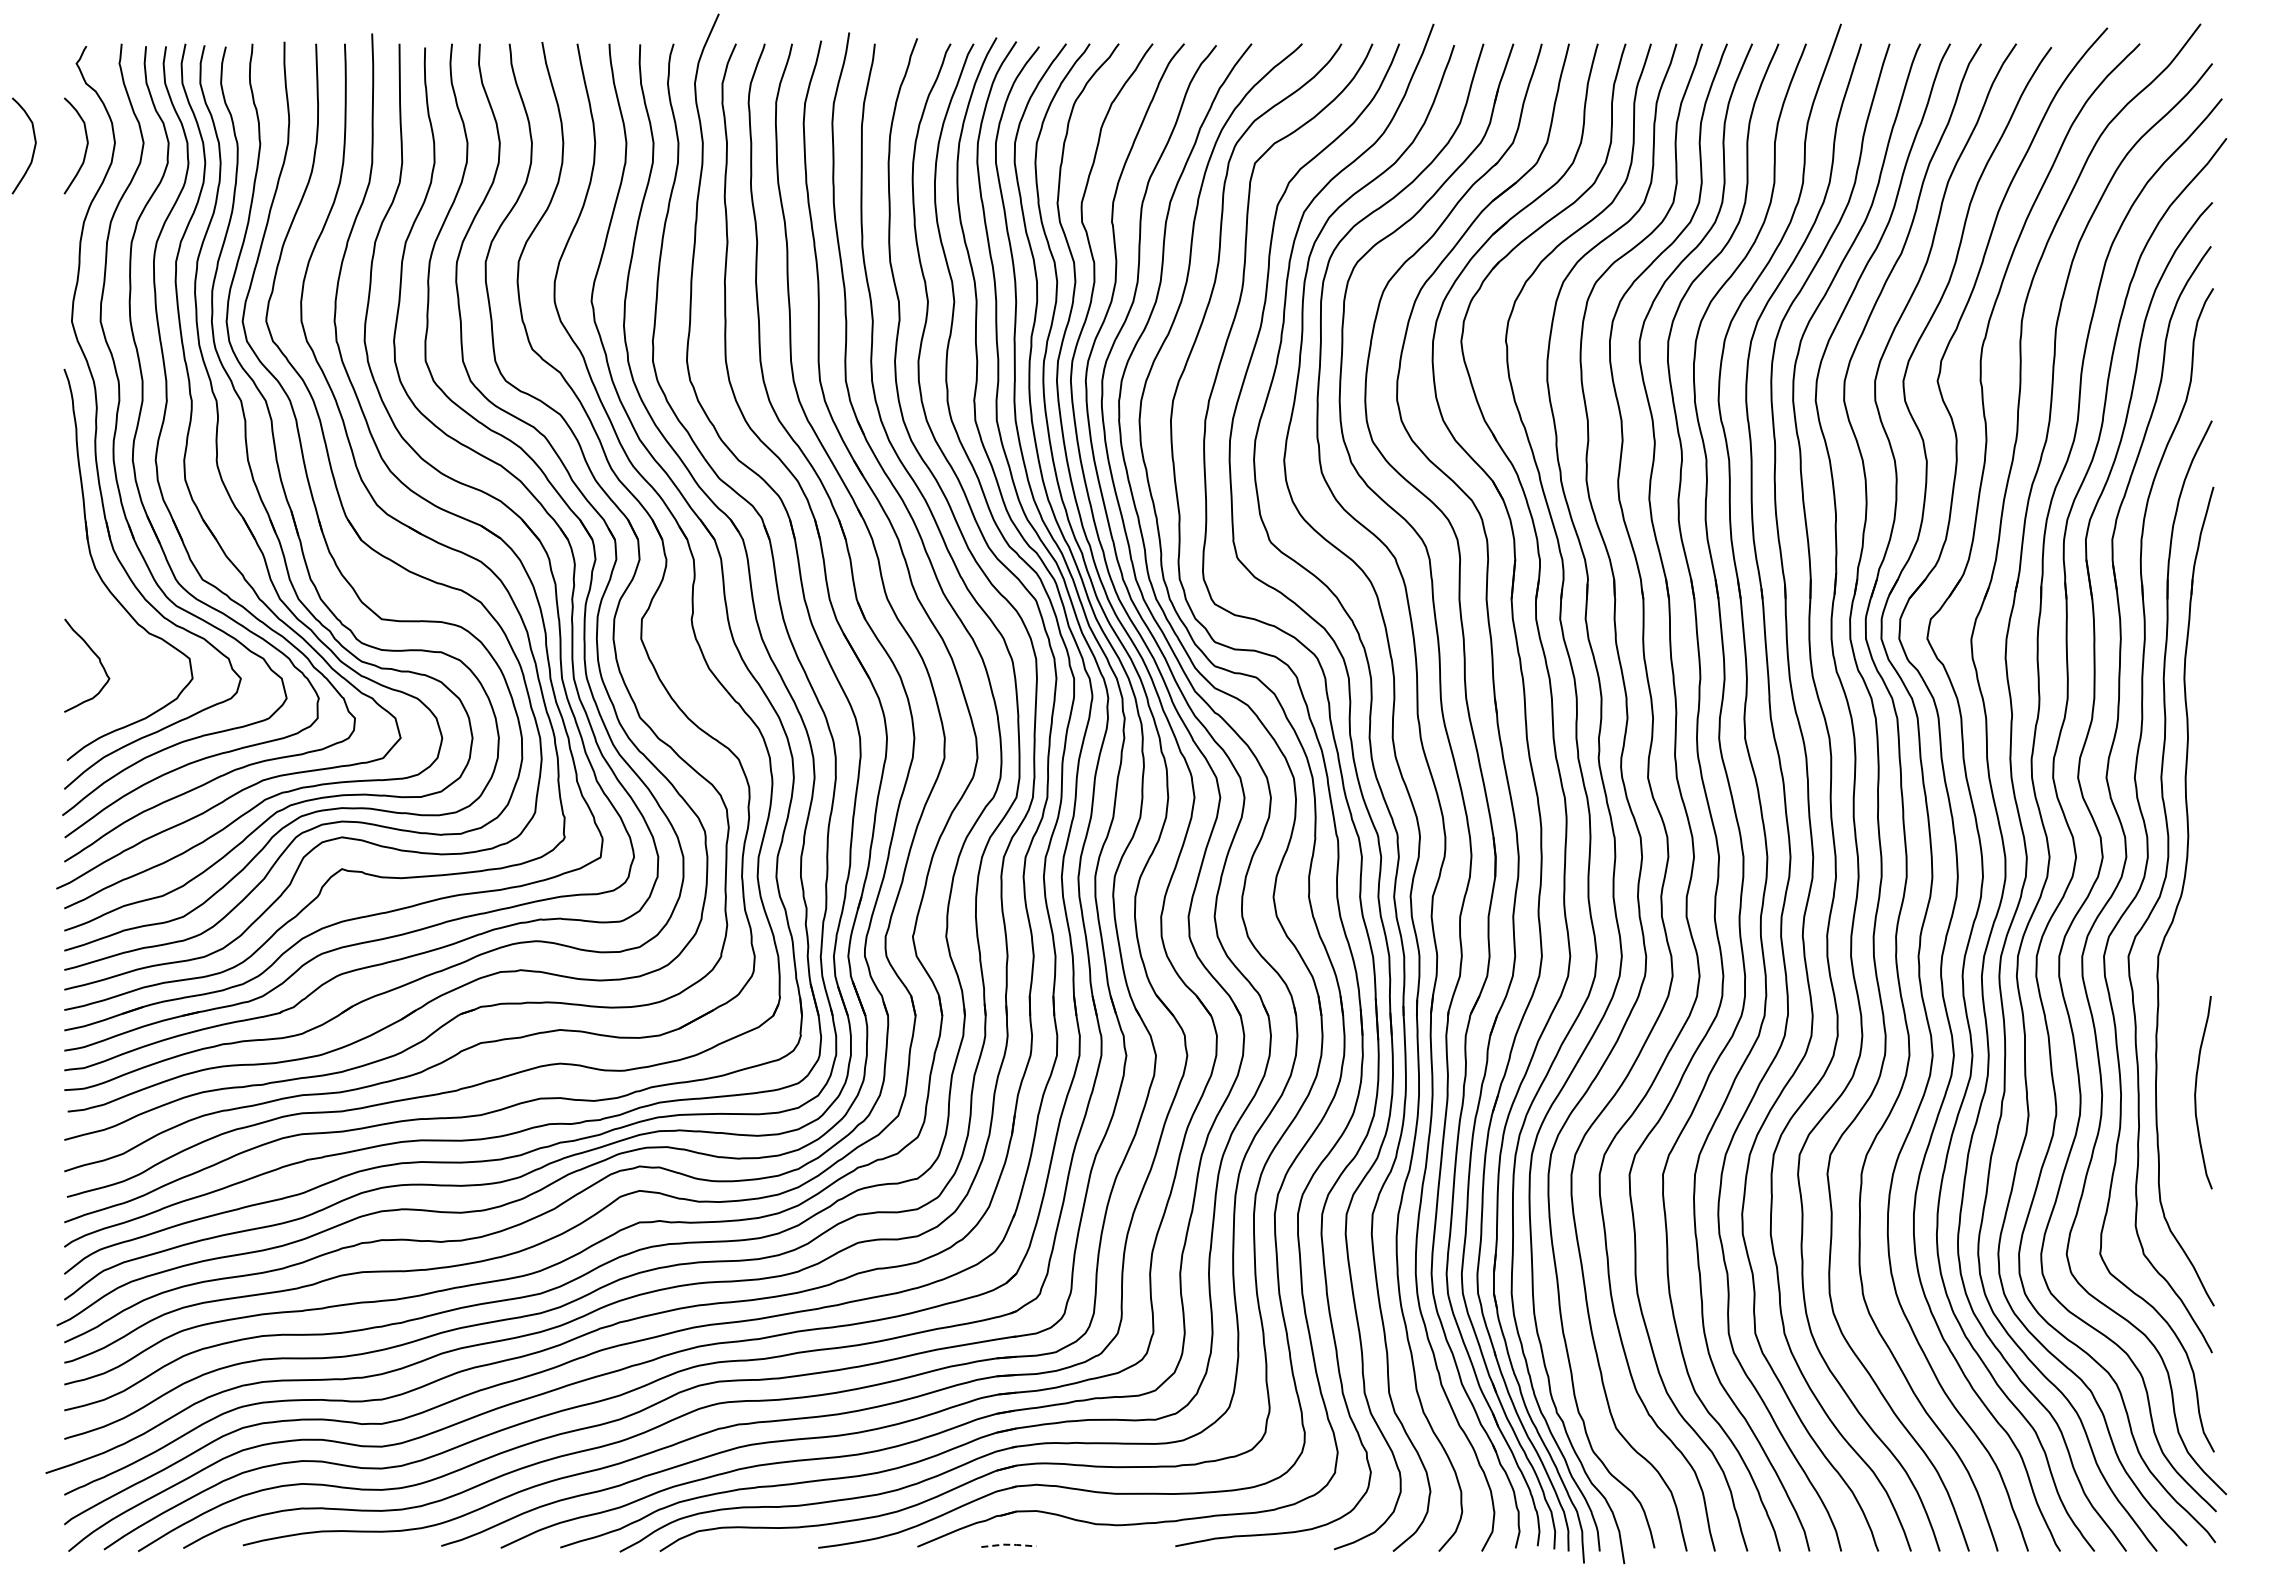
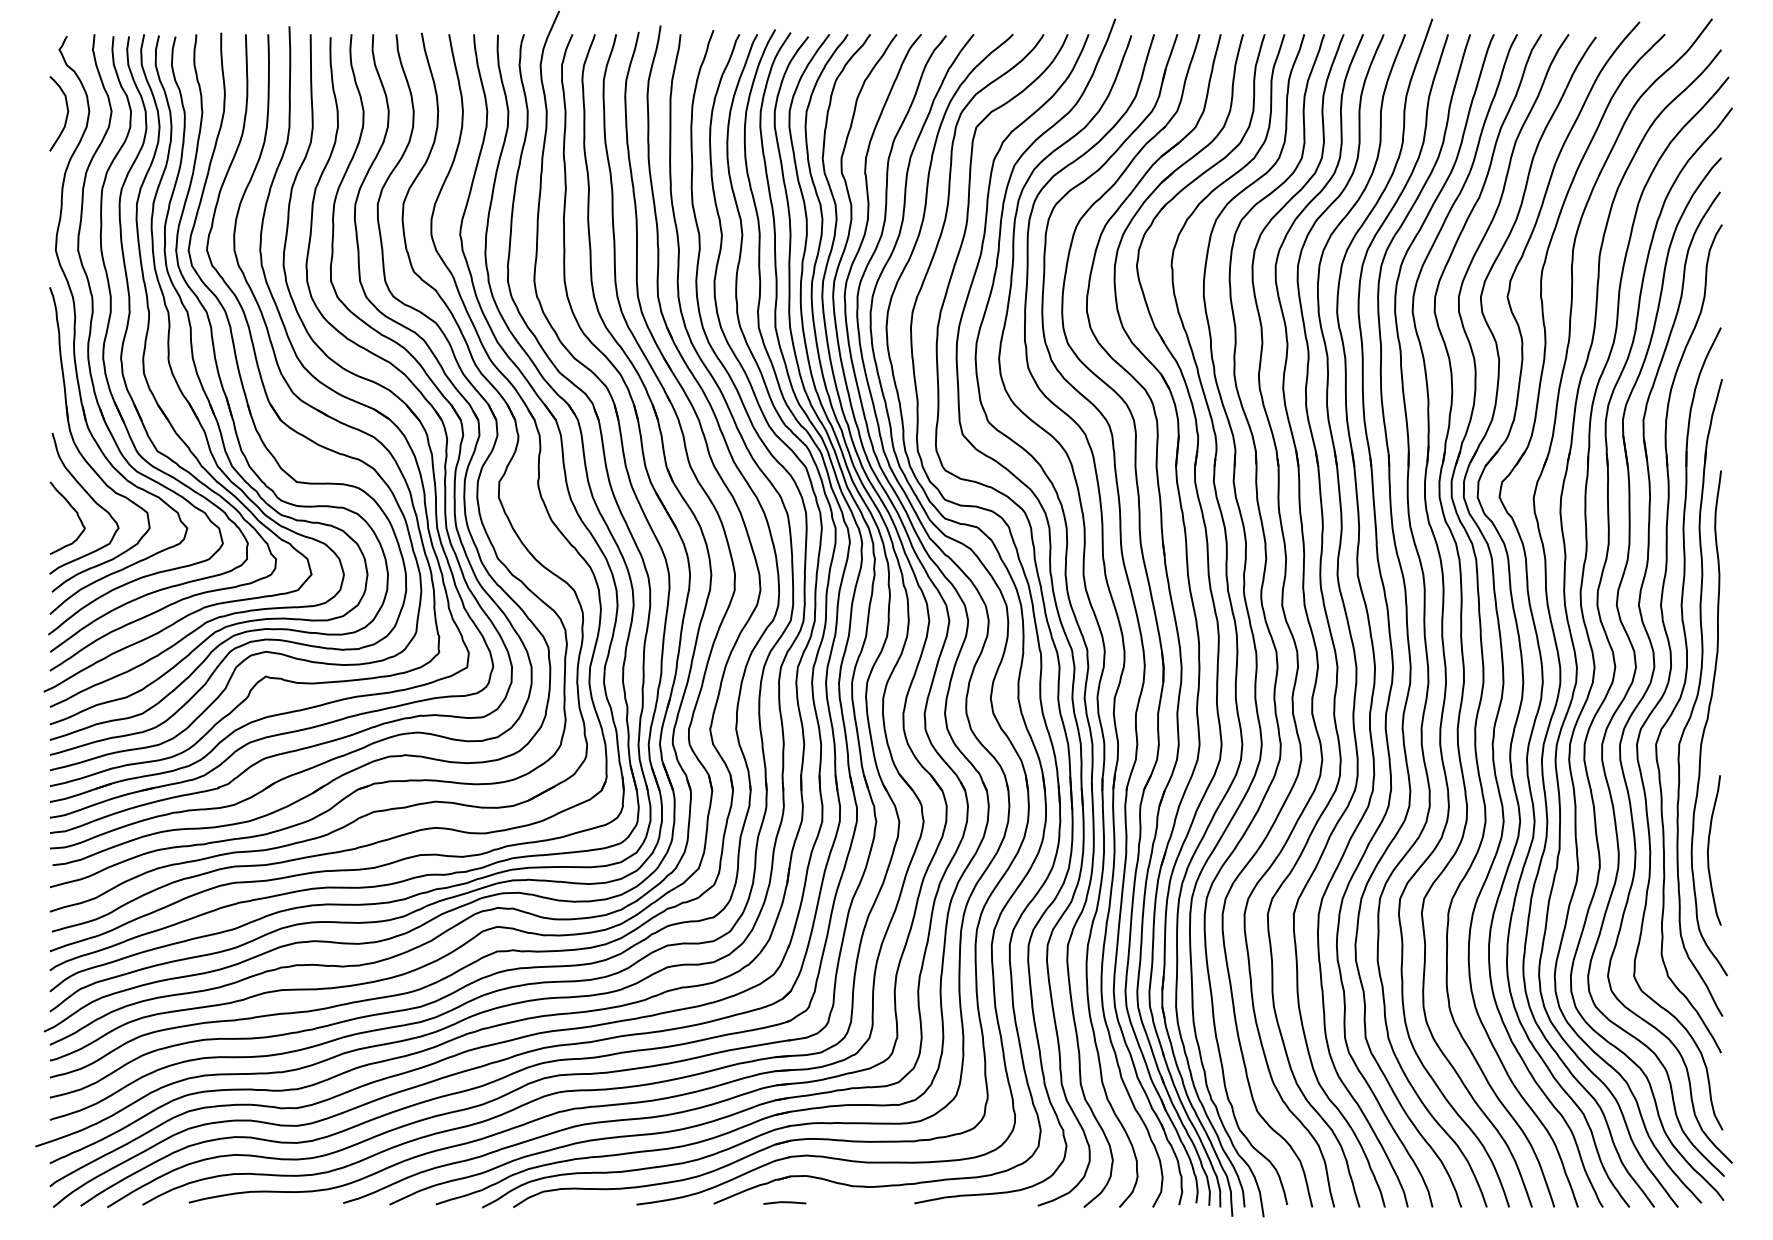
curve: (33, 148) -> (25, 115), removed
curve: (116, 639) -> (90, 497), added
curve: (2194, 928) -> (1707, 722), added
line: (1008, 1544) -> (784, 1202), dashed -> solid

